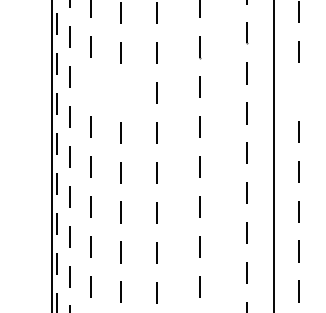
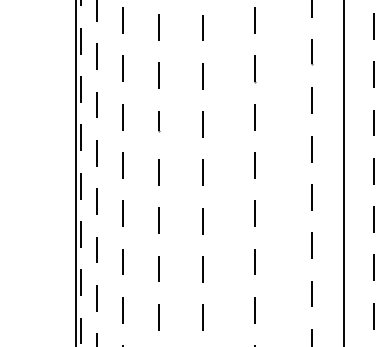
line: (90, 86) -> (122, 116), added
line: (121, 90) -> (159, 121), added
line: (298, 91) -> (373, 122), added

